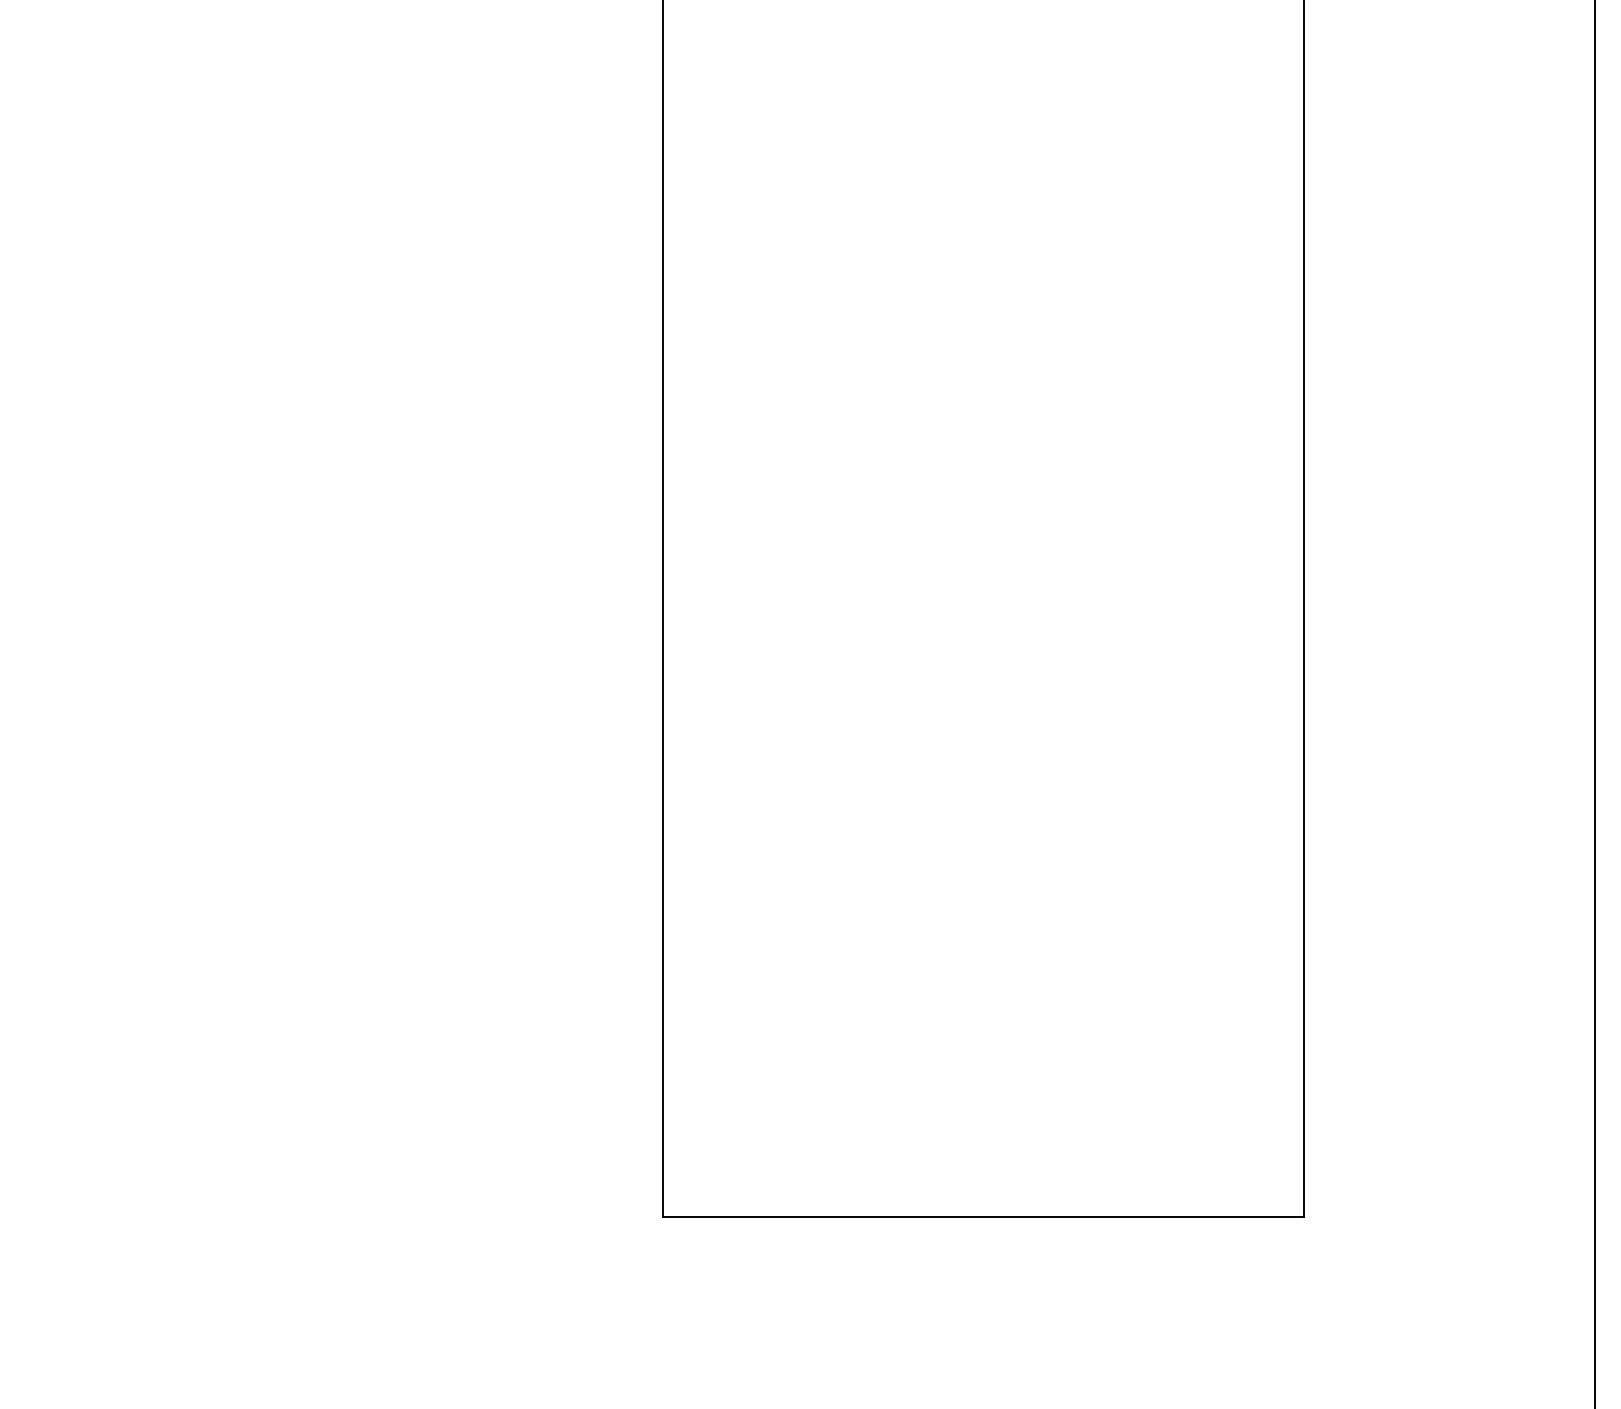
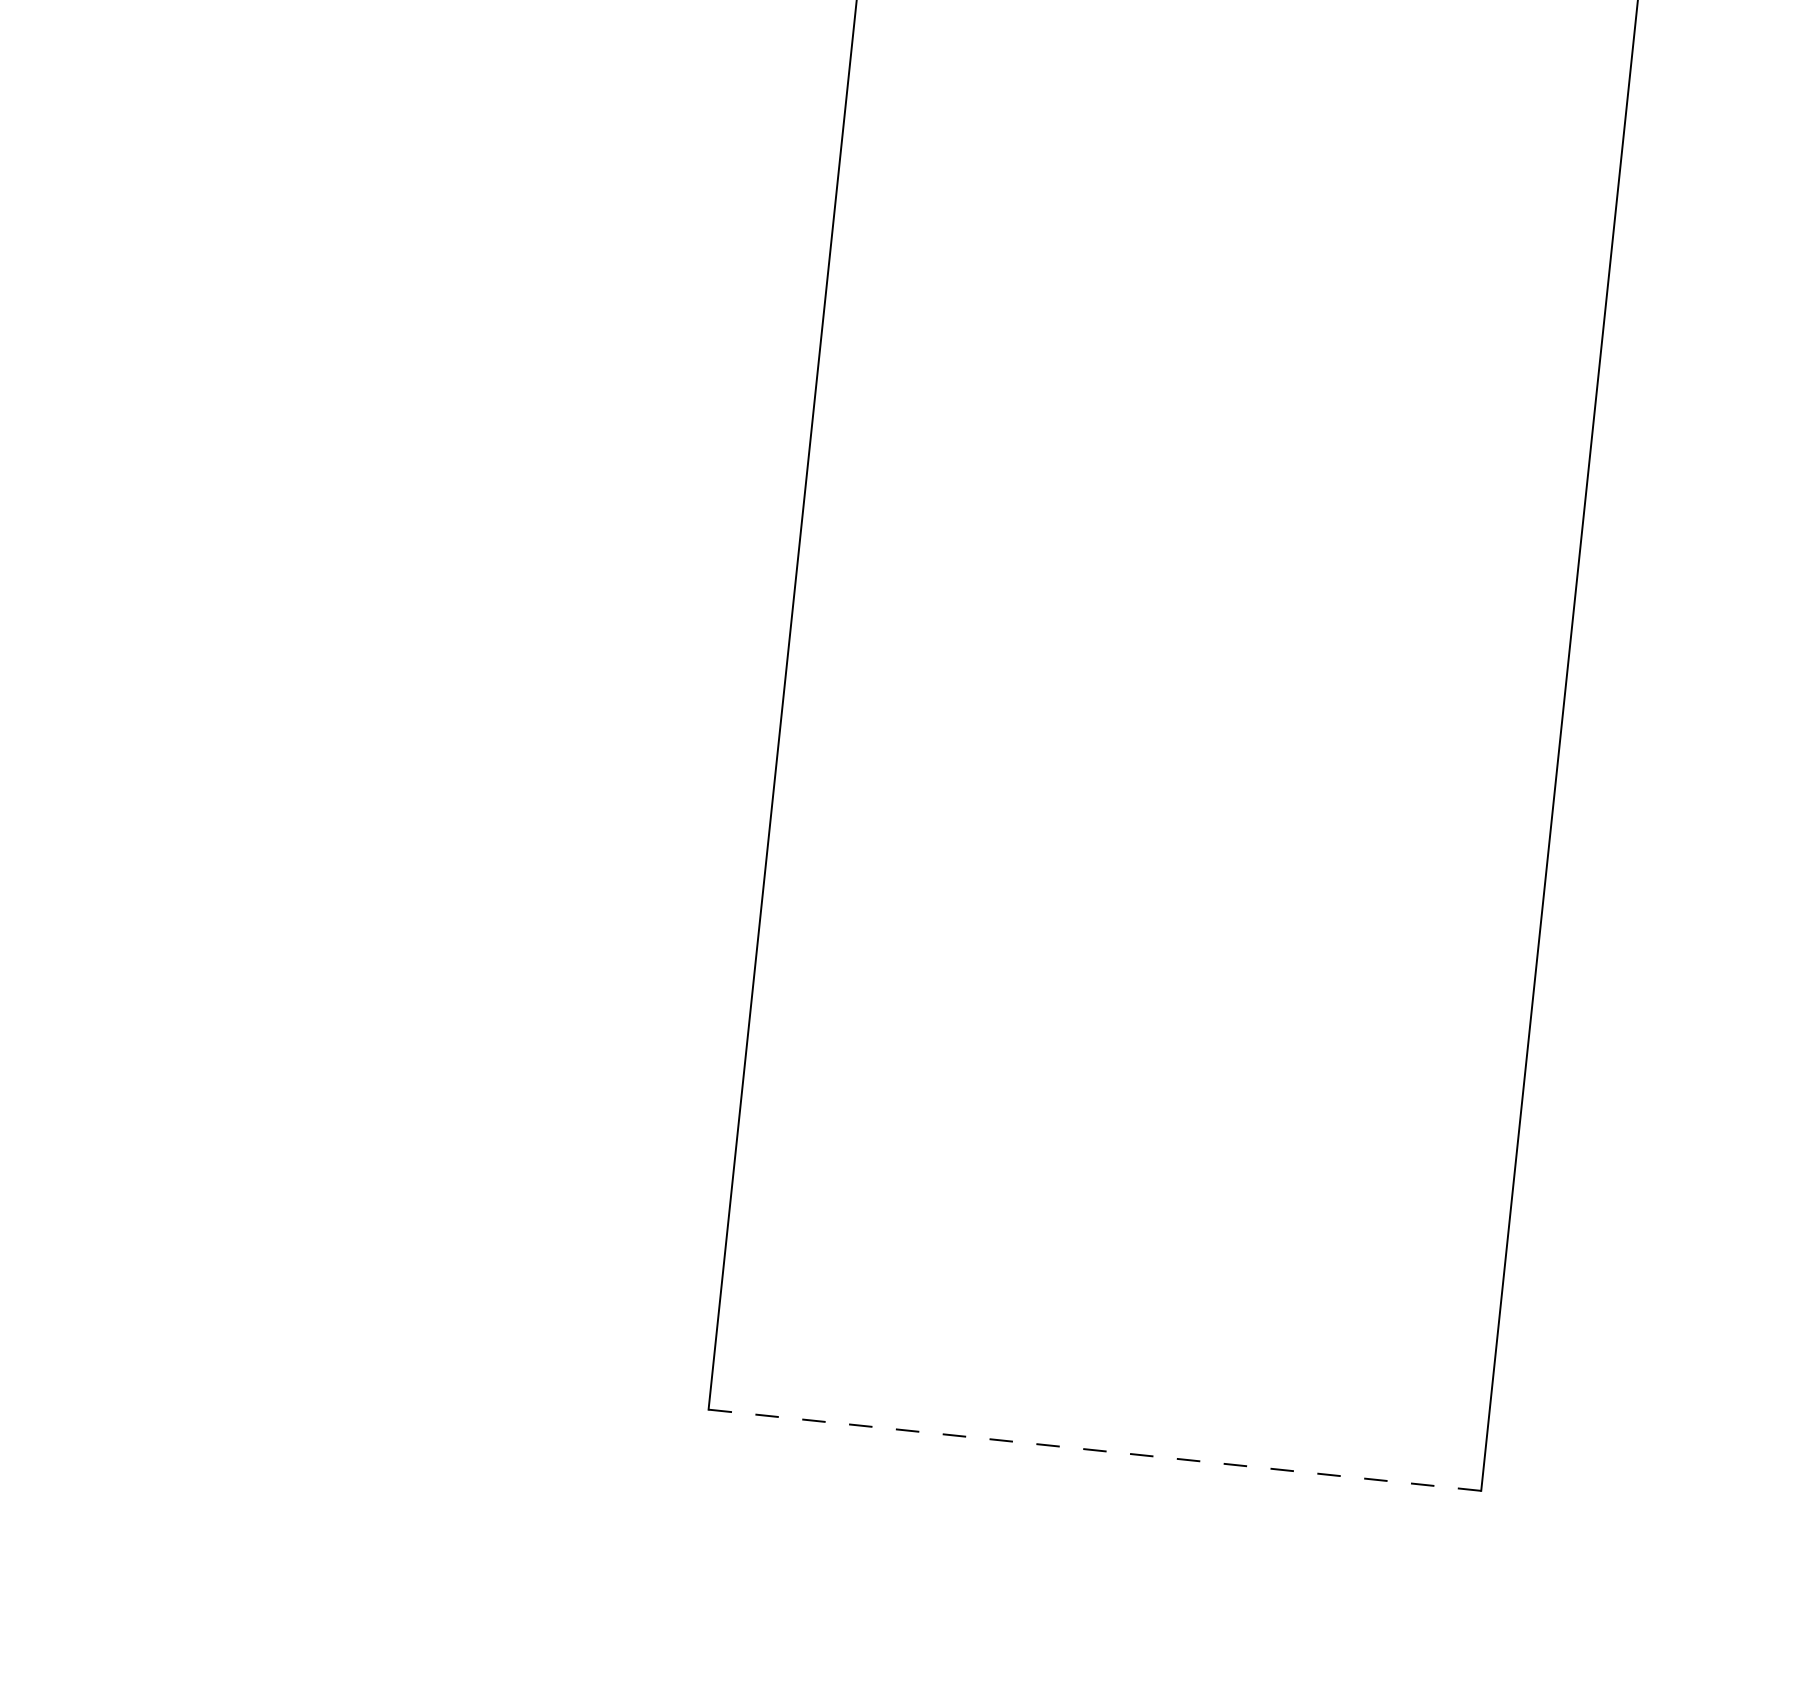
line: (983, 1217) -> (1094, 1450), solid -> dashed

